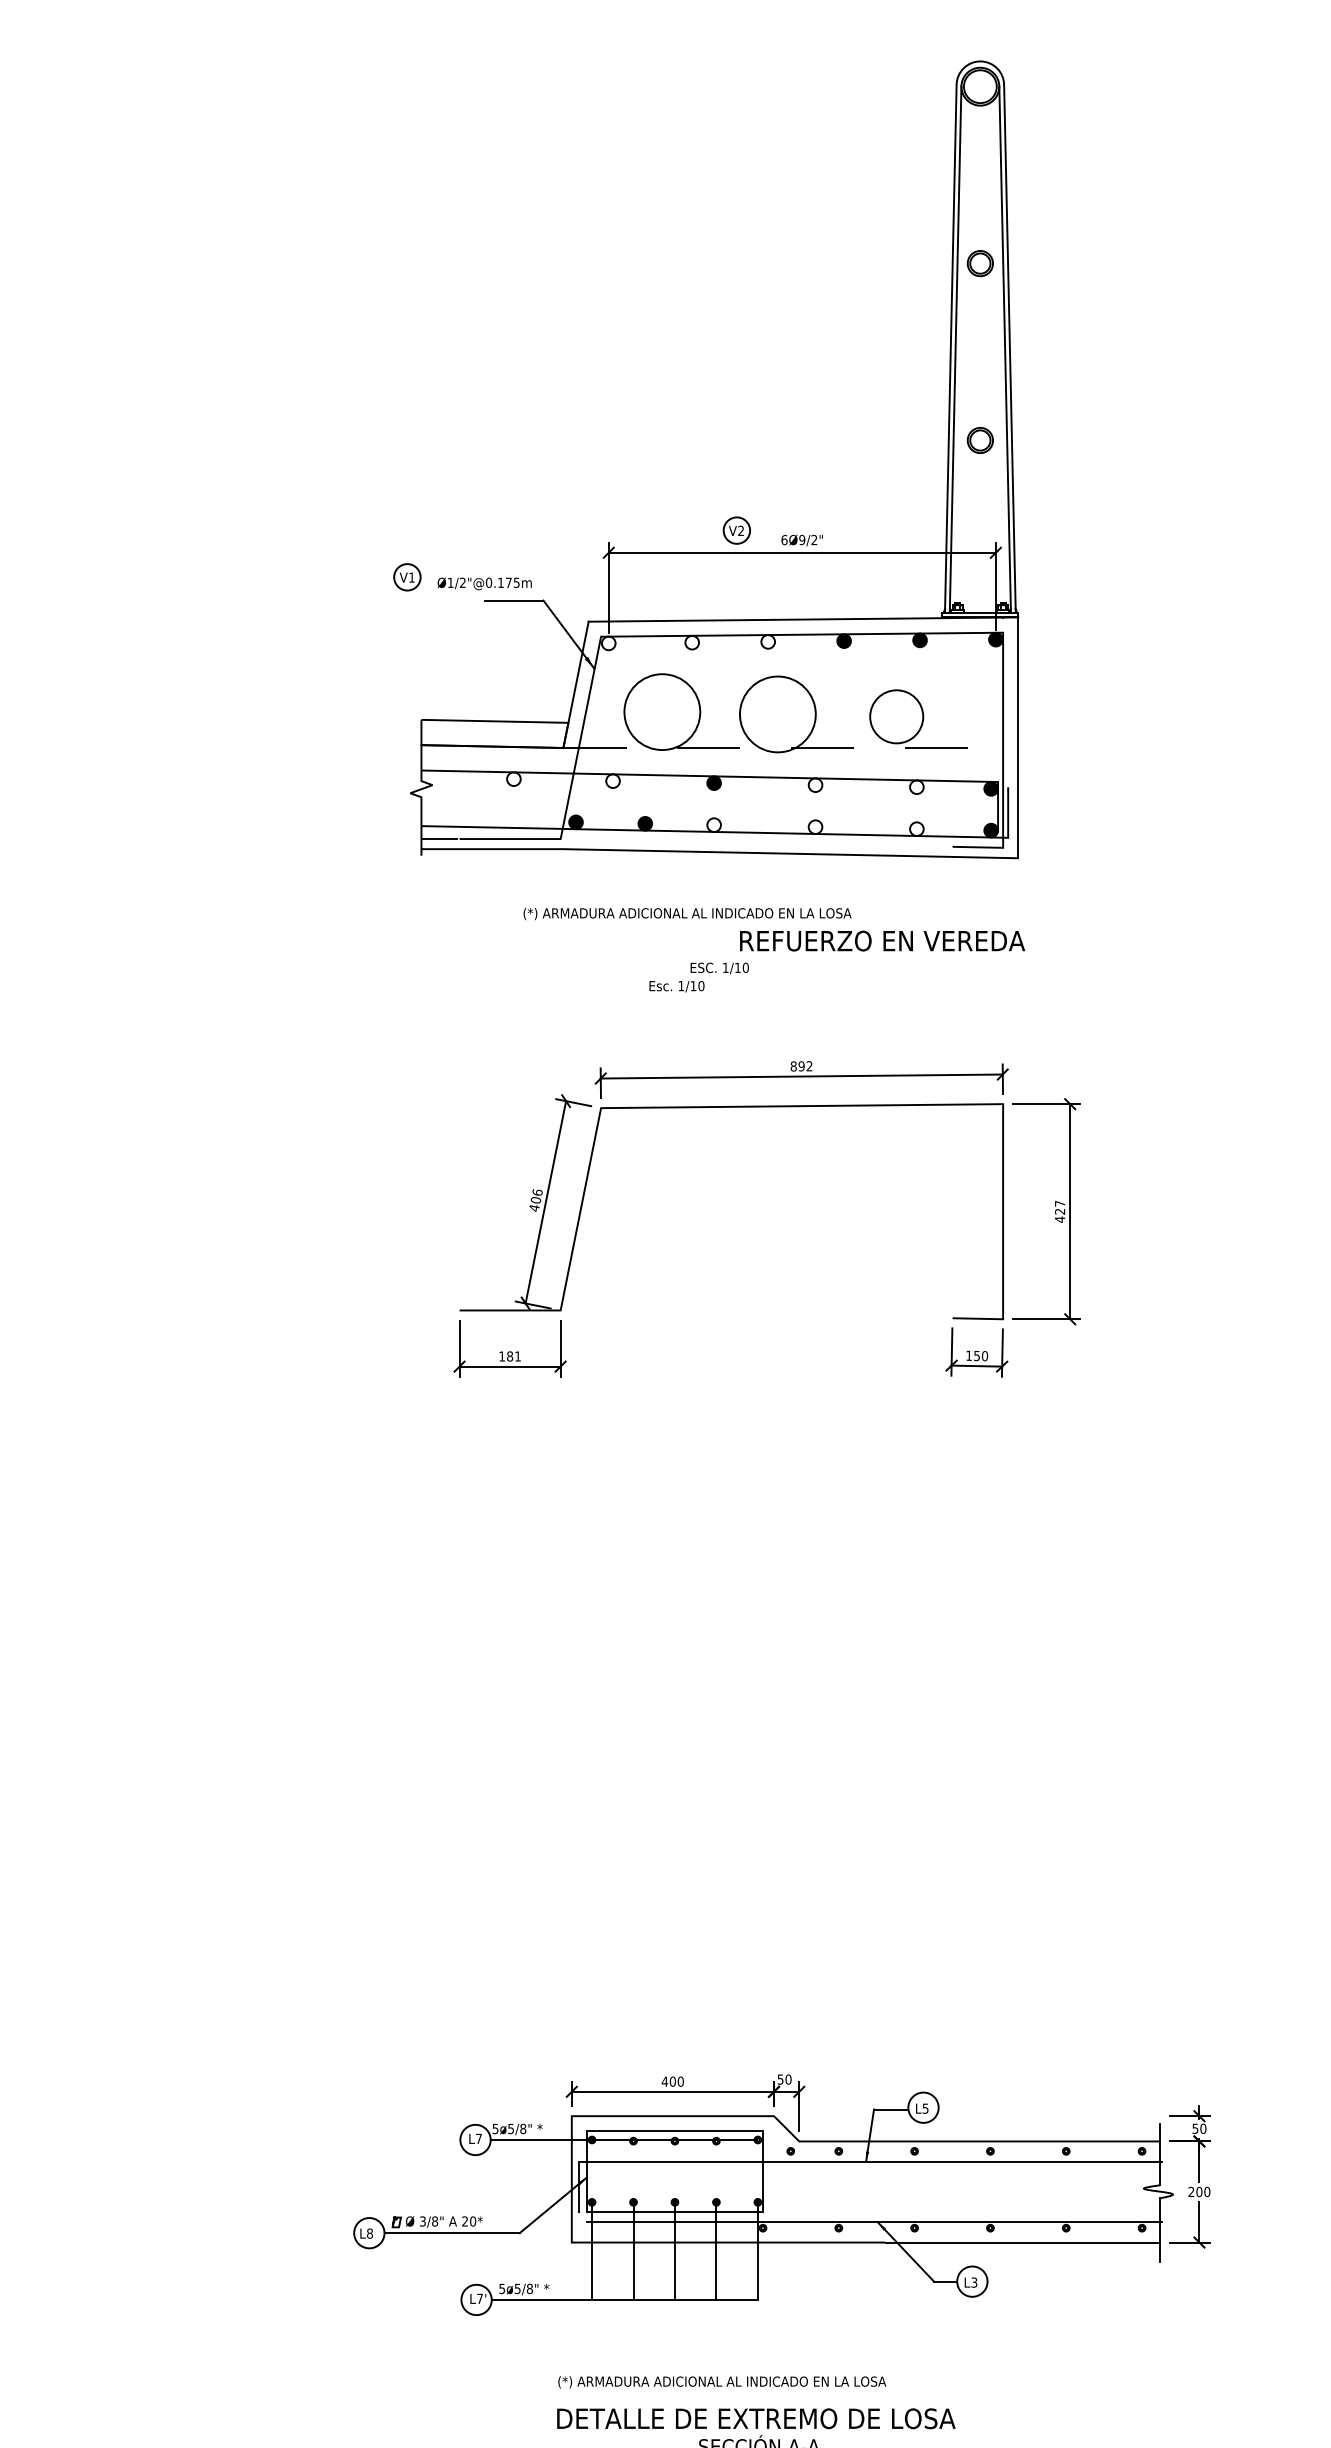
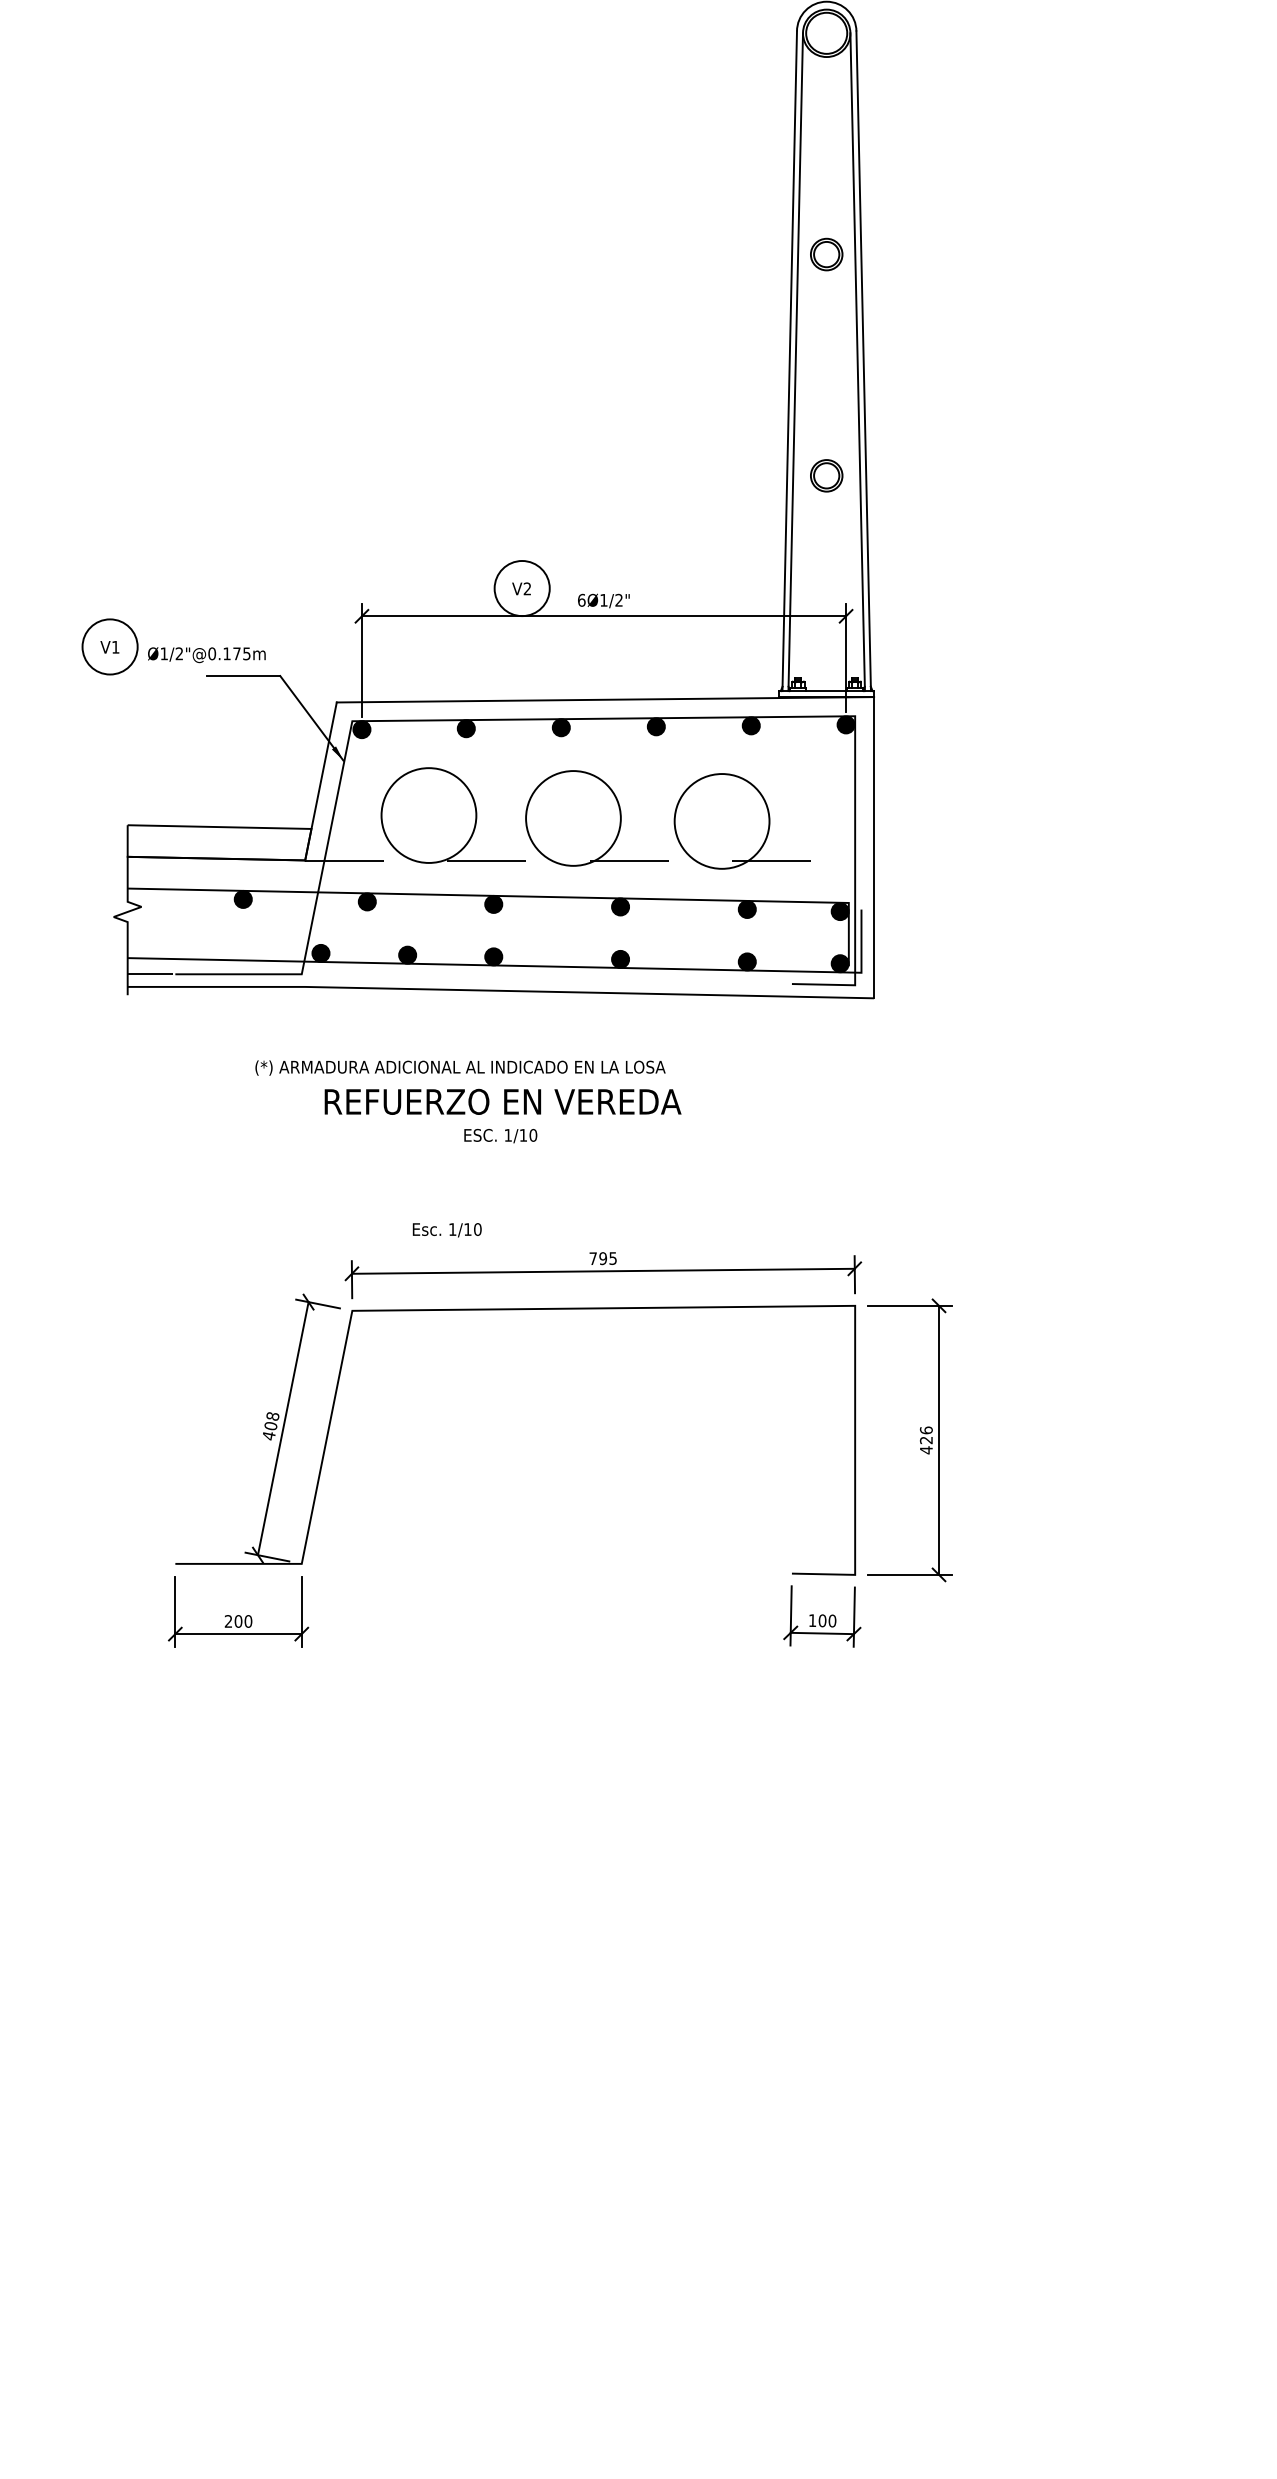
circle: (736, 530) -> (521, 588), size x1.67
text: (802, 539) -> (604, 599), 6Ø9/2" -> 6Ø1/2"
circle: (407, 577) -> (110, 647), size x1.67
fill: (768, 641) -> (561, 727), added
fill: (692, 642) -> (466, 728), added
fill: (608, 643) -> (361, 729), added
circle: (896, 716) -> (721, 821), size x1.43
fill: (513, 779) -> (242, 899), added
fill: (612, 781) -> (366, 902), added
fill: (815, 785) -> (620, 907), added
fill: (916, 787) -> (746, 909), added
fill: (714, 825) -> (494, 957), added
fill: (815, 827) -> (620, 959), added
fill: (916, 829) -> (746, 962), added
text: (882, 940) -> (502, 1101), moved
text: (676, 986) -> (446, 1229), moved
text: (801, 1066) -> (602, 1258), 892 -> 795
text: (537, 1192) -> (272, 1416), 406 -> 408
text: (1059, 1203) -> (925, 1430), 427 -> 426
text: (977, 1355) -> (823, 1620), 150 -> 100
text: (510, 1356) -> (239, 1621), 181 -> 200

